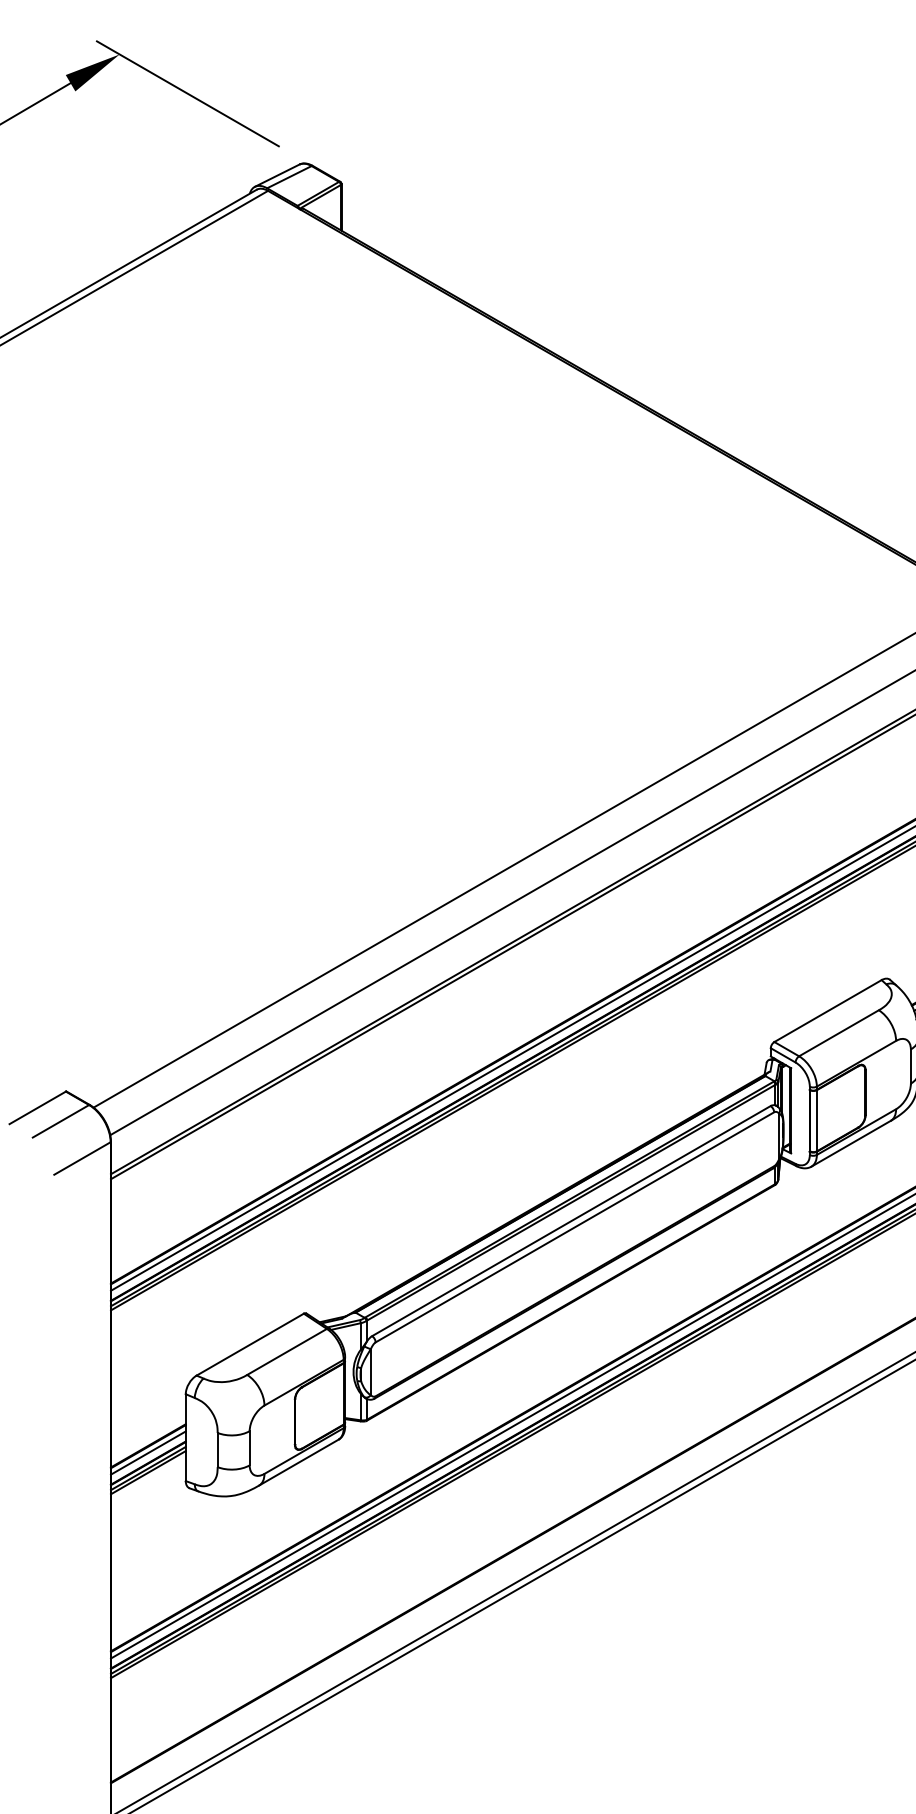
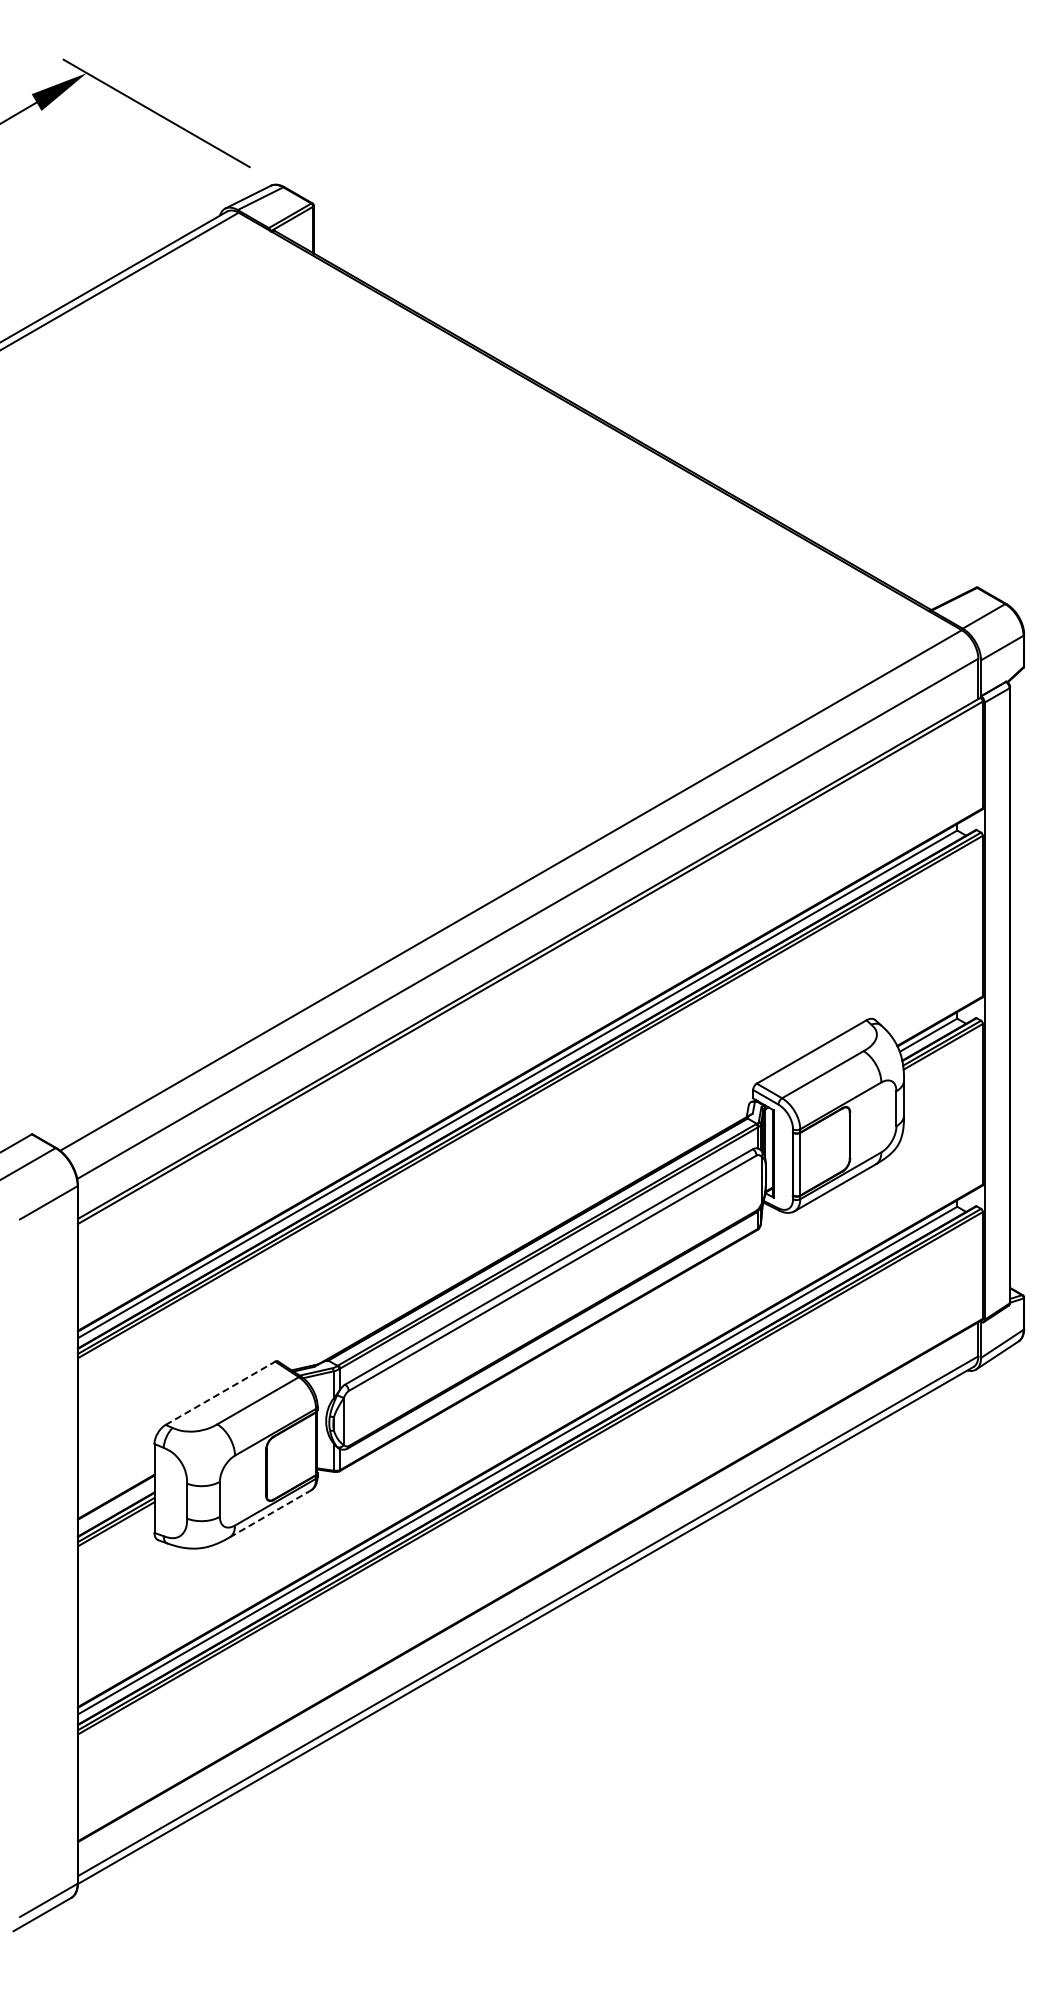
line: (250, 1344) -> (220, 1393), solid -> dashed
line: (148, 1453) -> (116, 1504), removed
line: (299, 1462) -> (270, 1513), solid -> dashed

